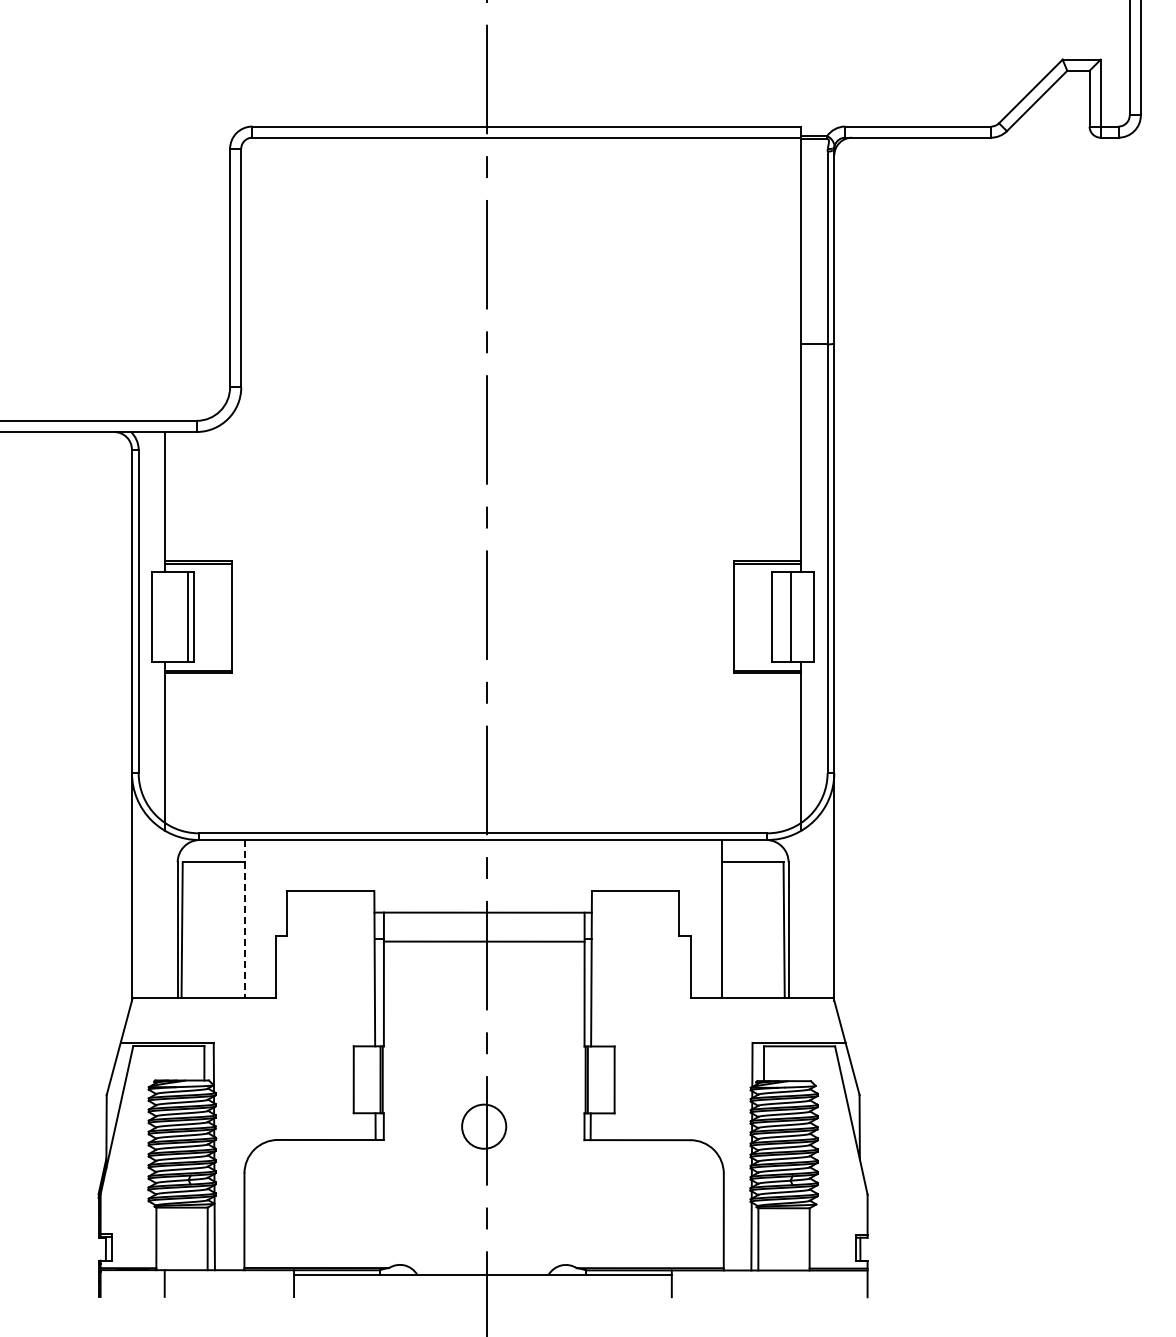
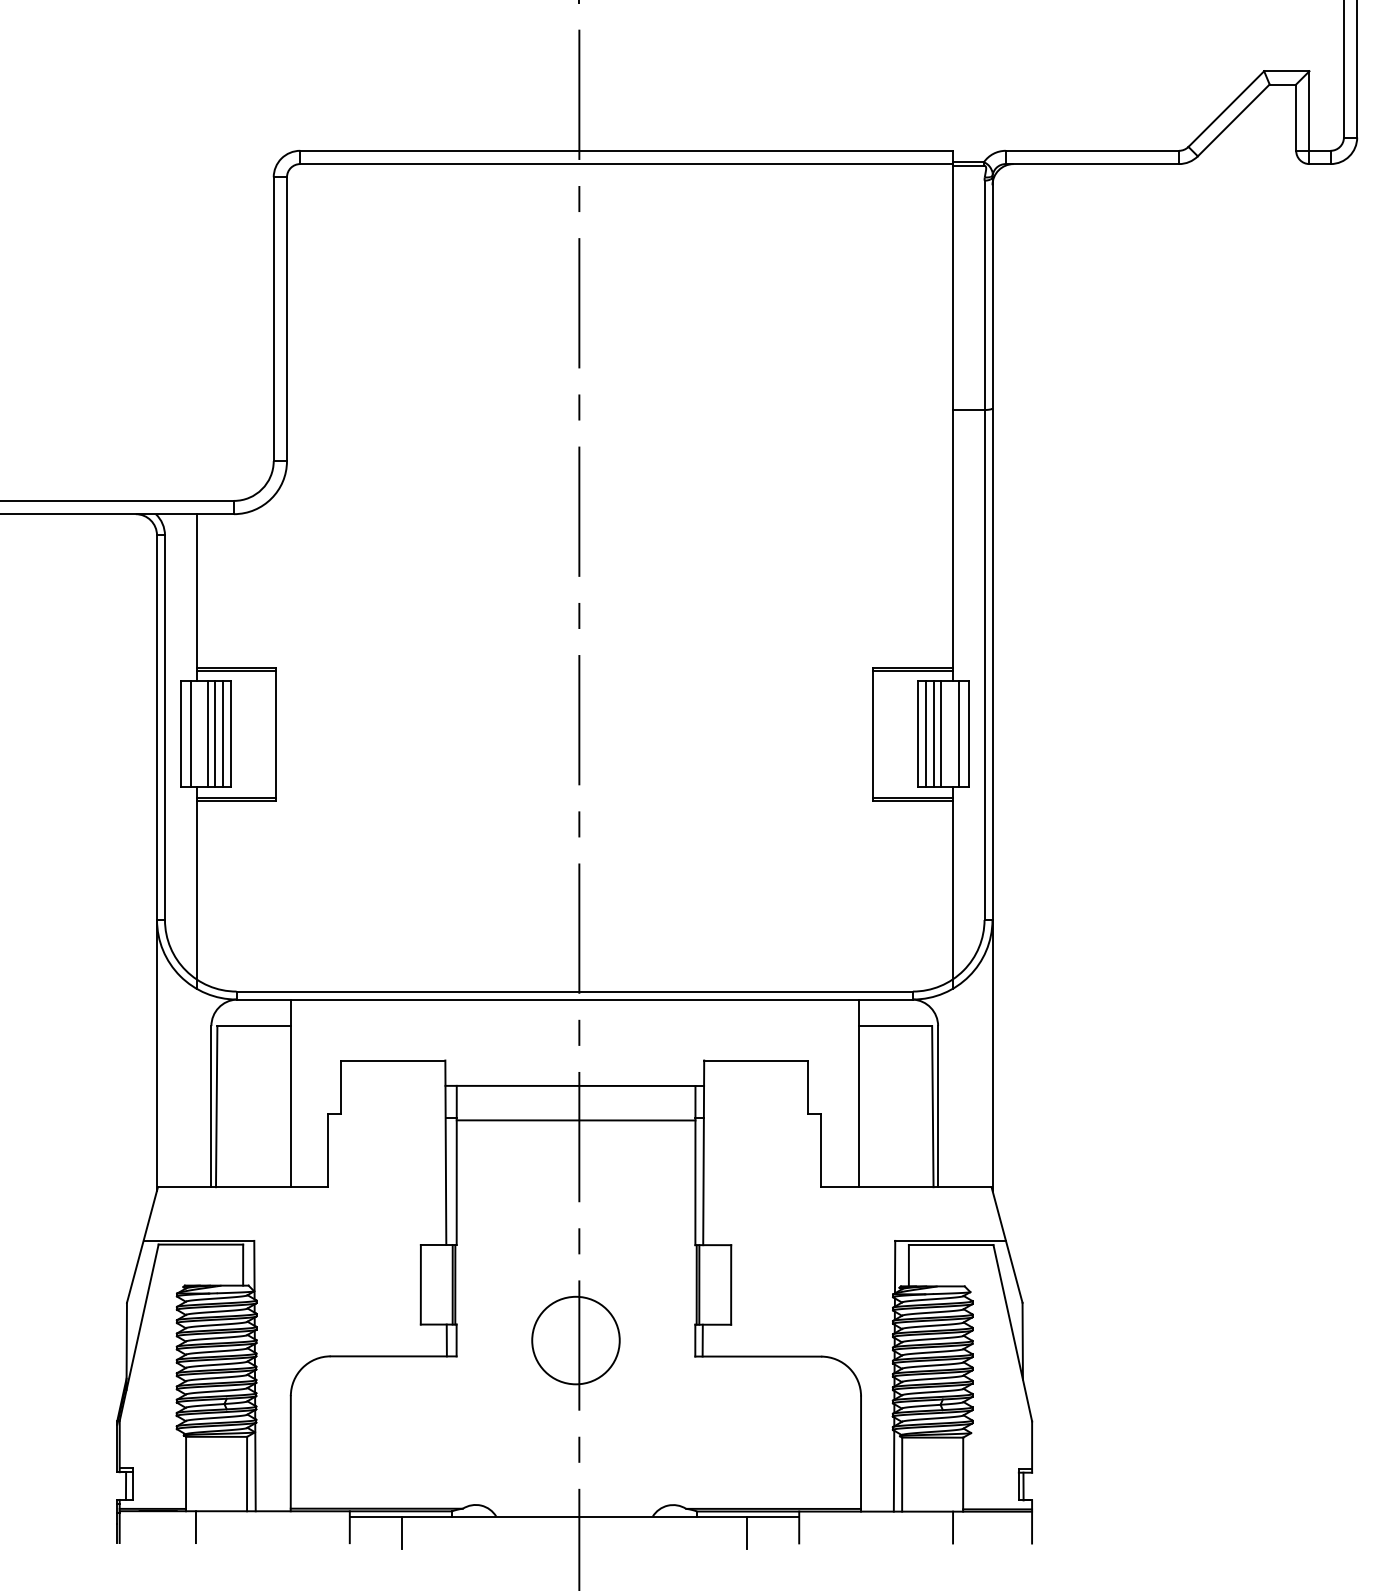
line: (160, 616) -> (190, 733), added
line: (175, 616) -> (208, 733), added
line: (181, 616) -> (215, 733), added
line: (778, 616) -> (926, 733), added
line: (785, 616) -> (934, 733), added
line: (806, 616) -> (959, 733), added
line: (244, 918) -> (290, 1092), dashed -> solid
circle: (483, 1126) -> (575, 1340), size x1.67
line: (801, 1283) -> (953, 1527), added
line: (338, 1287) -> (402, 1531), added
line: (628, 1287) -> (747, 1531), added

